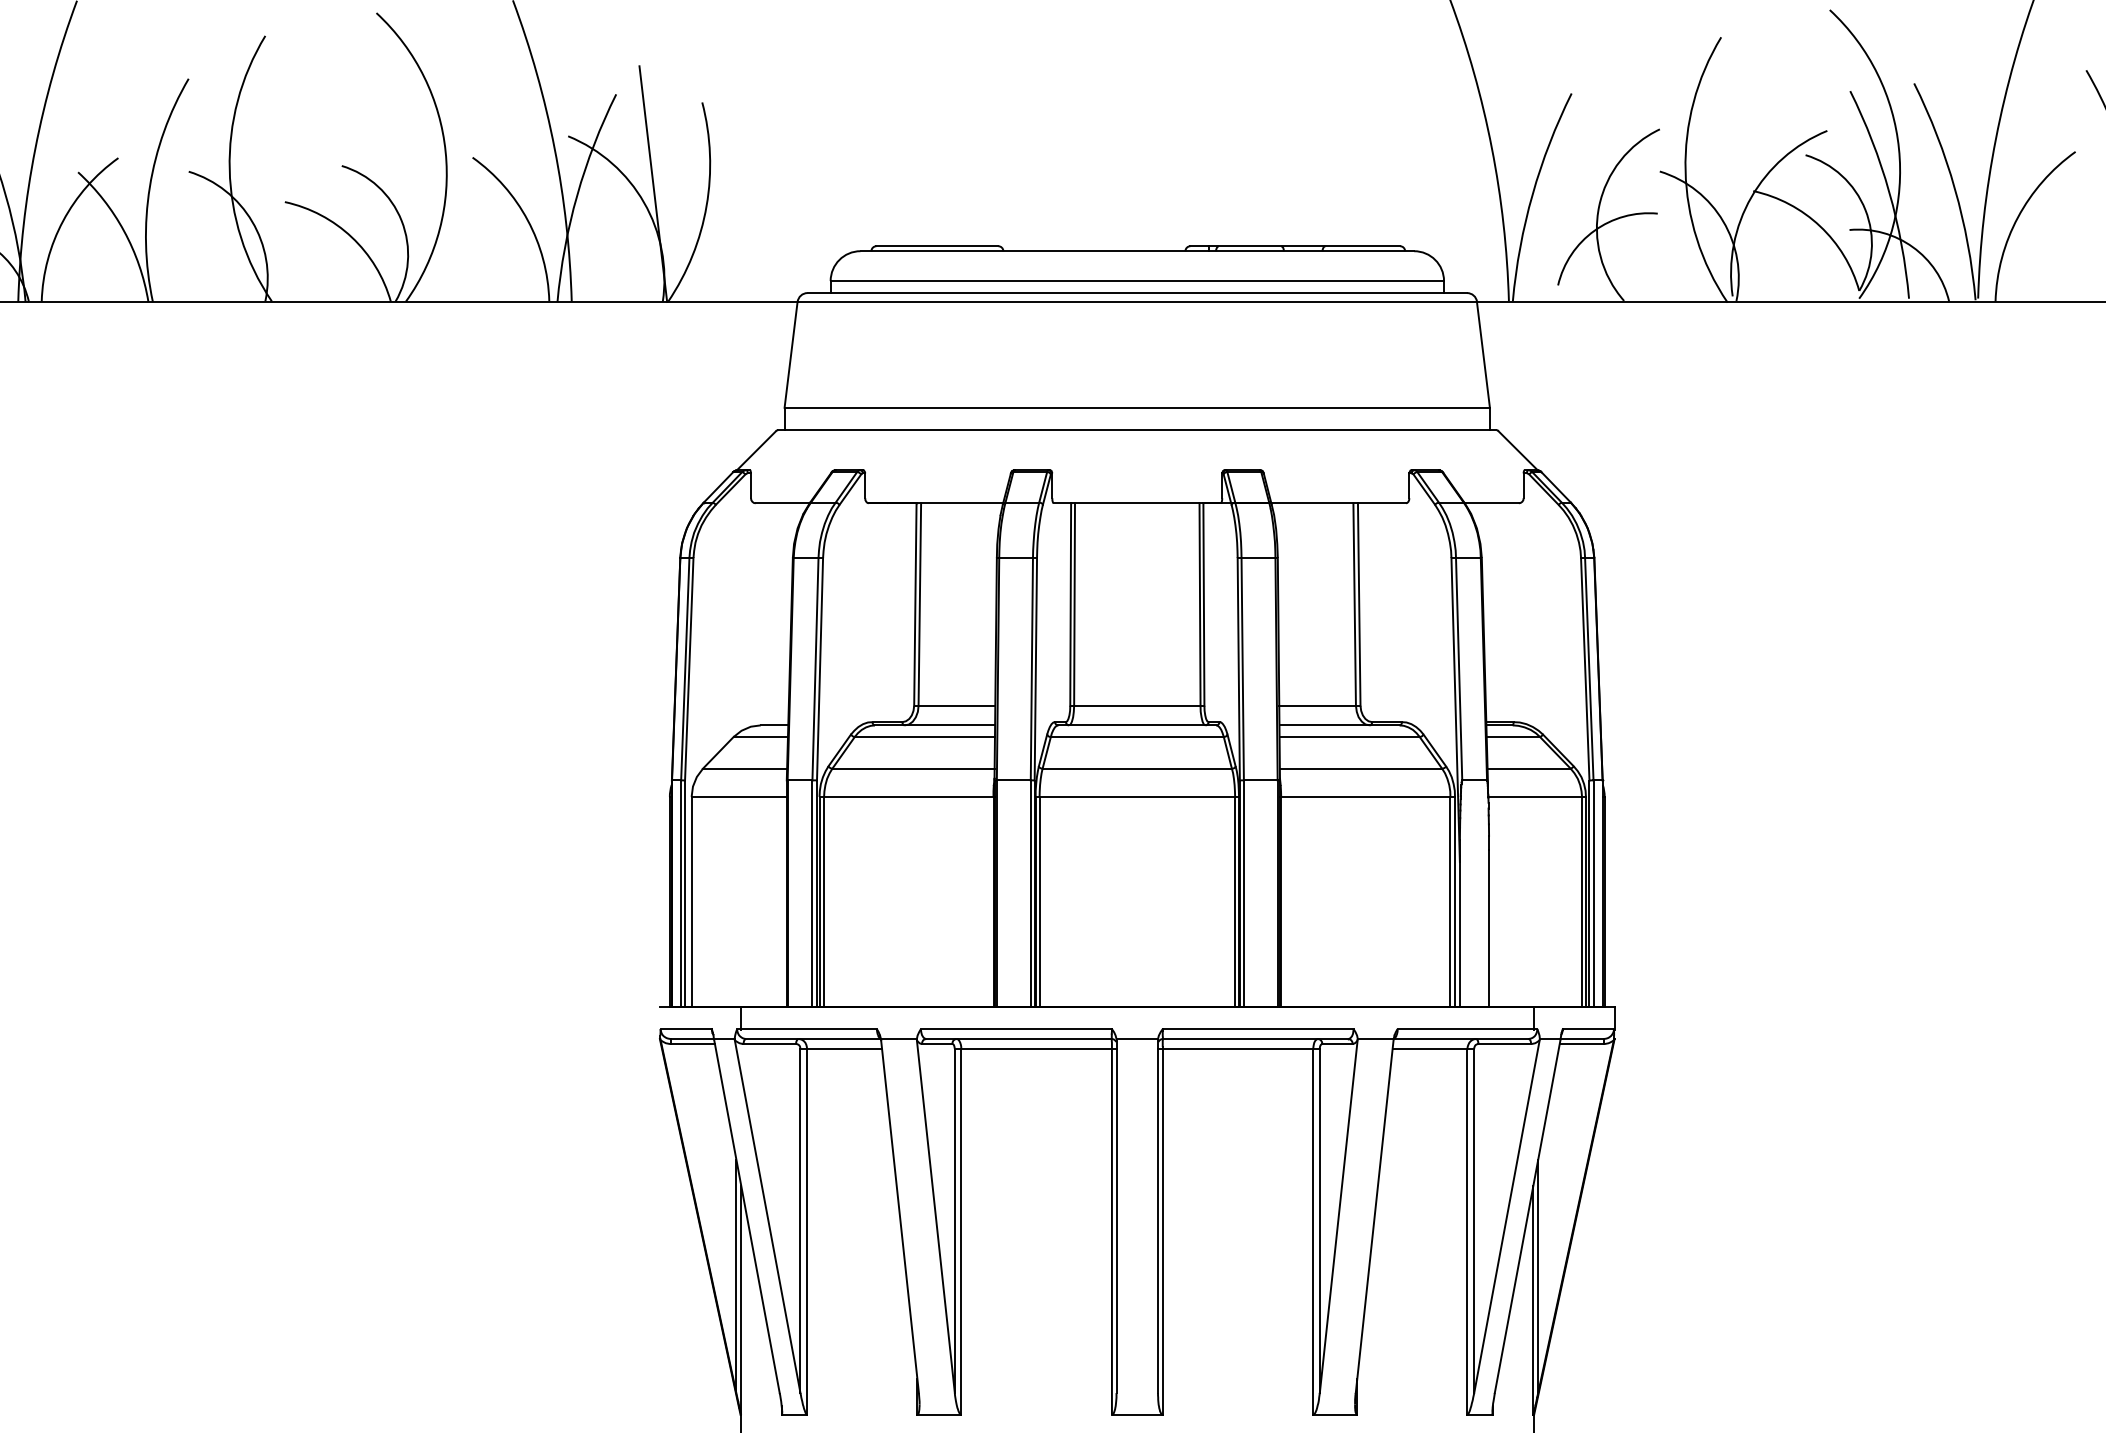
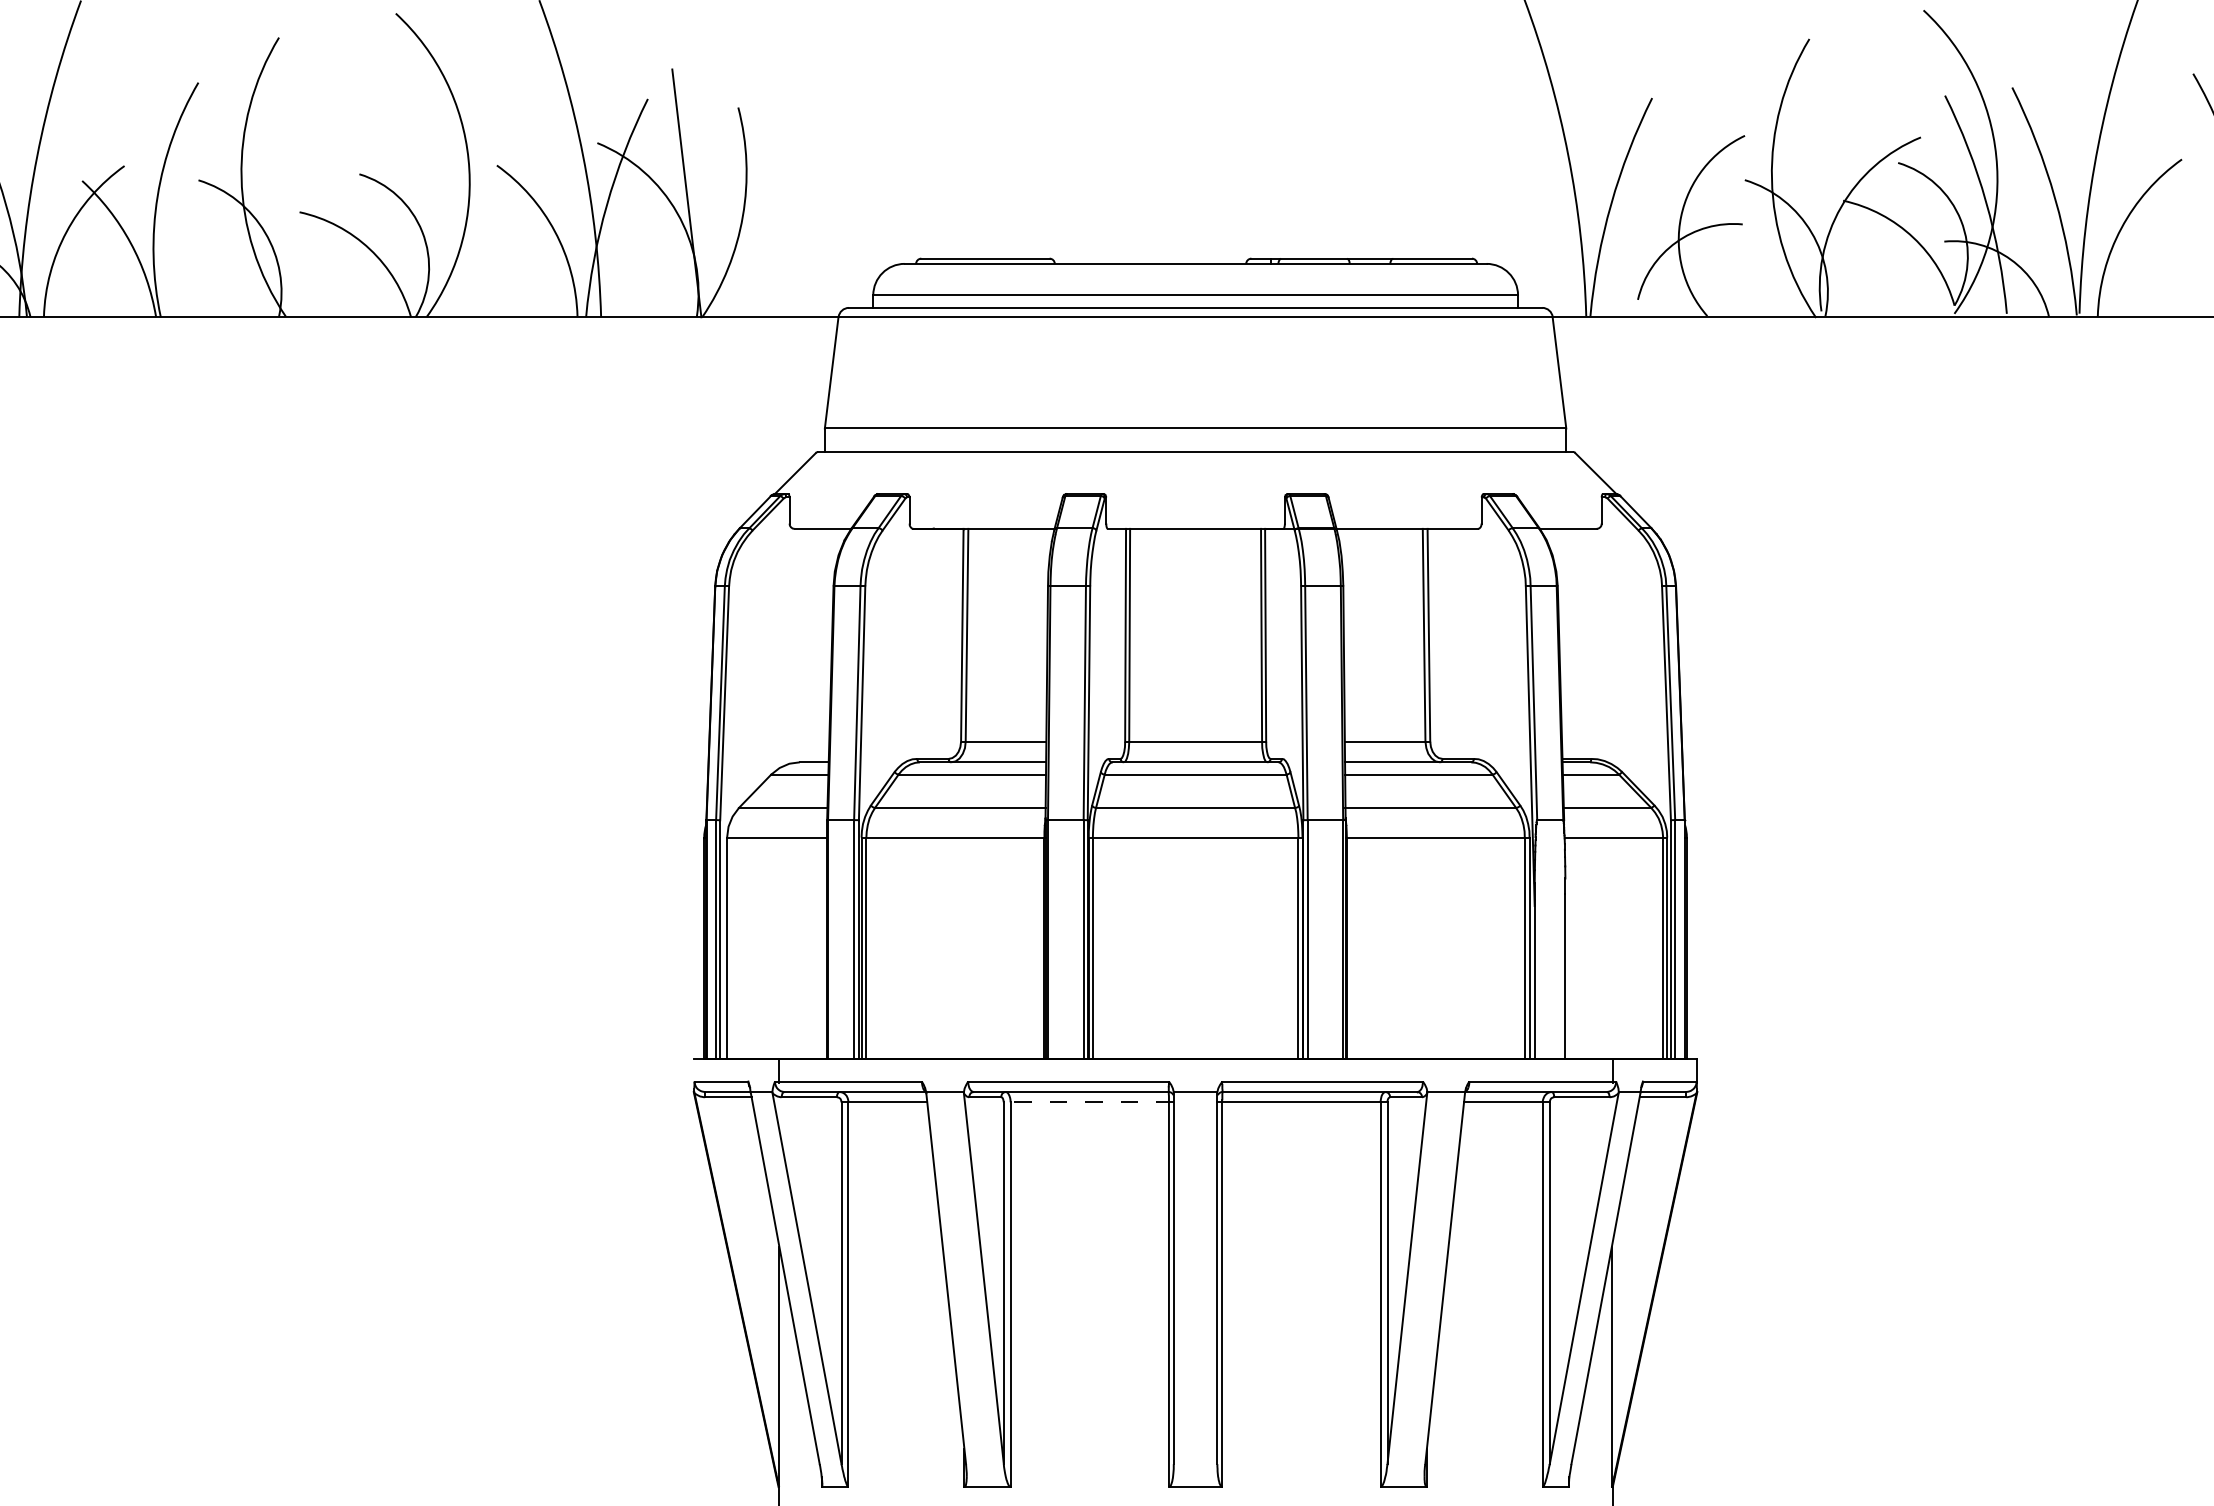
line: (1035, 1048) -> (1088, 1102), solid -> dashed
line: (736, 1276) -> (774, 1341), removed
line: (1538, 1276) -> (1617, 1341), removed

